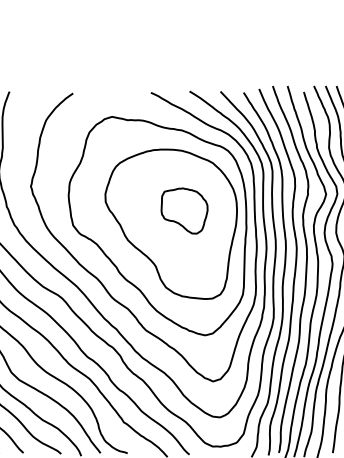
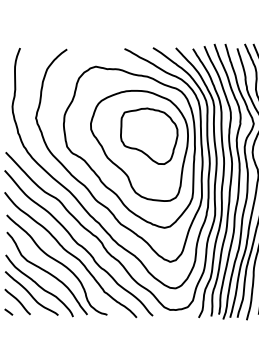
part: (184, 210) -> (149, 135), size x1.67

